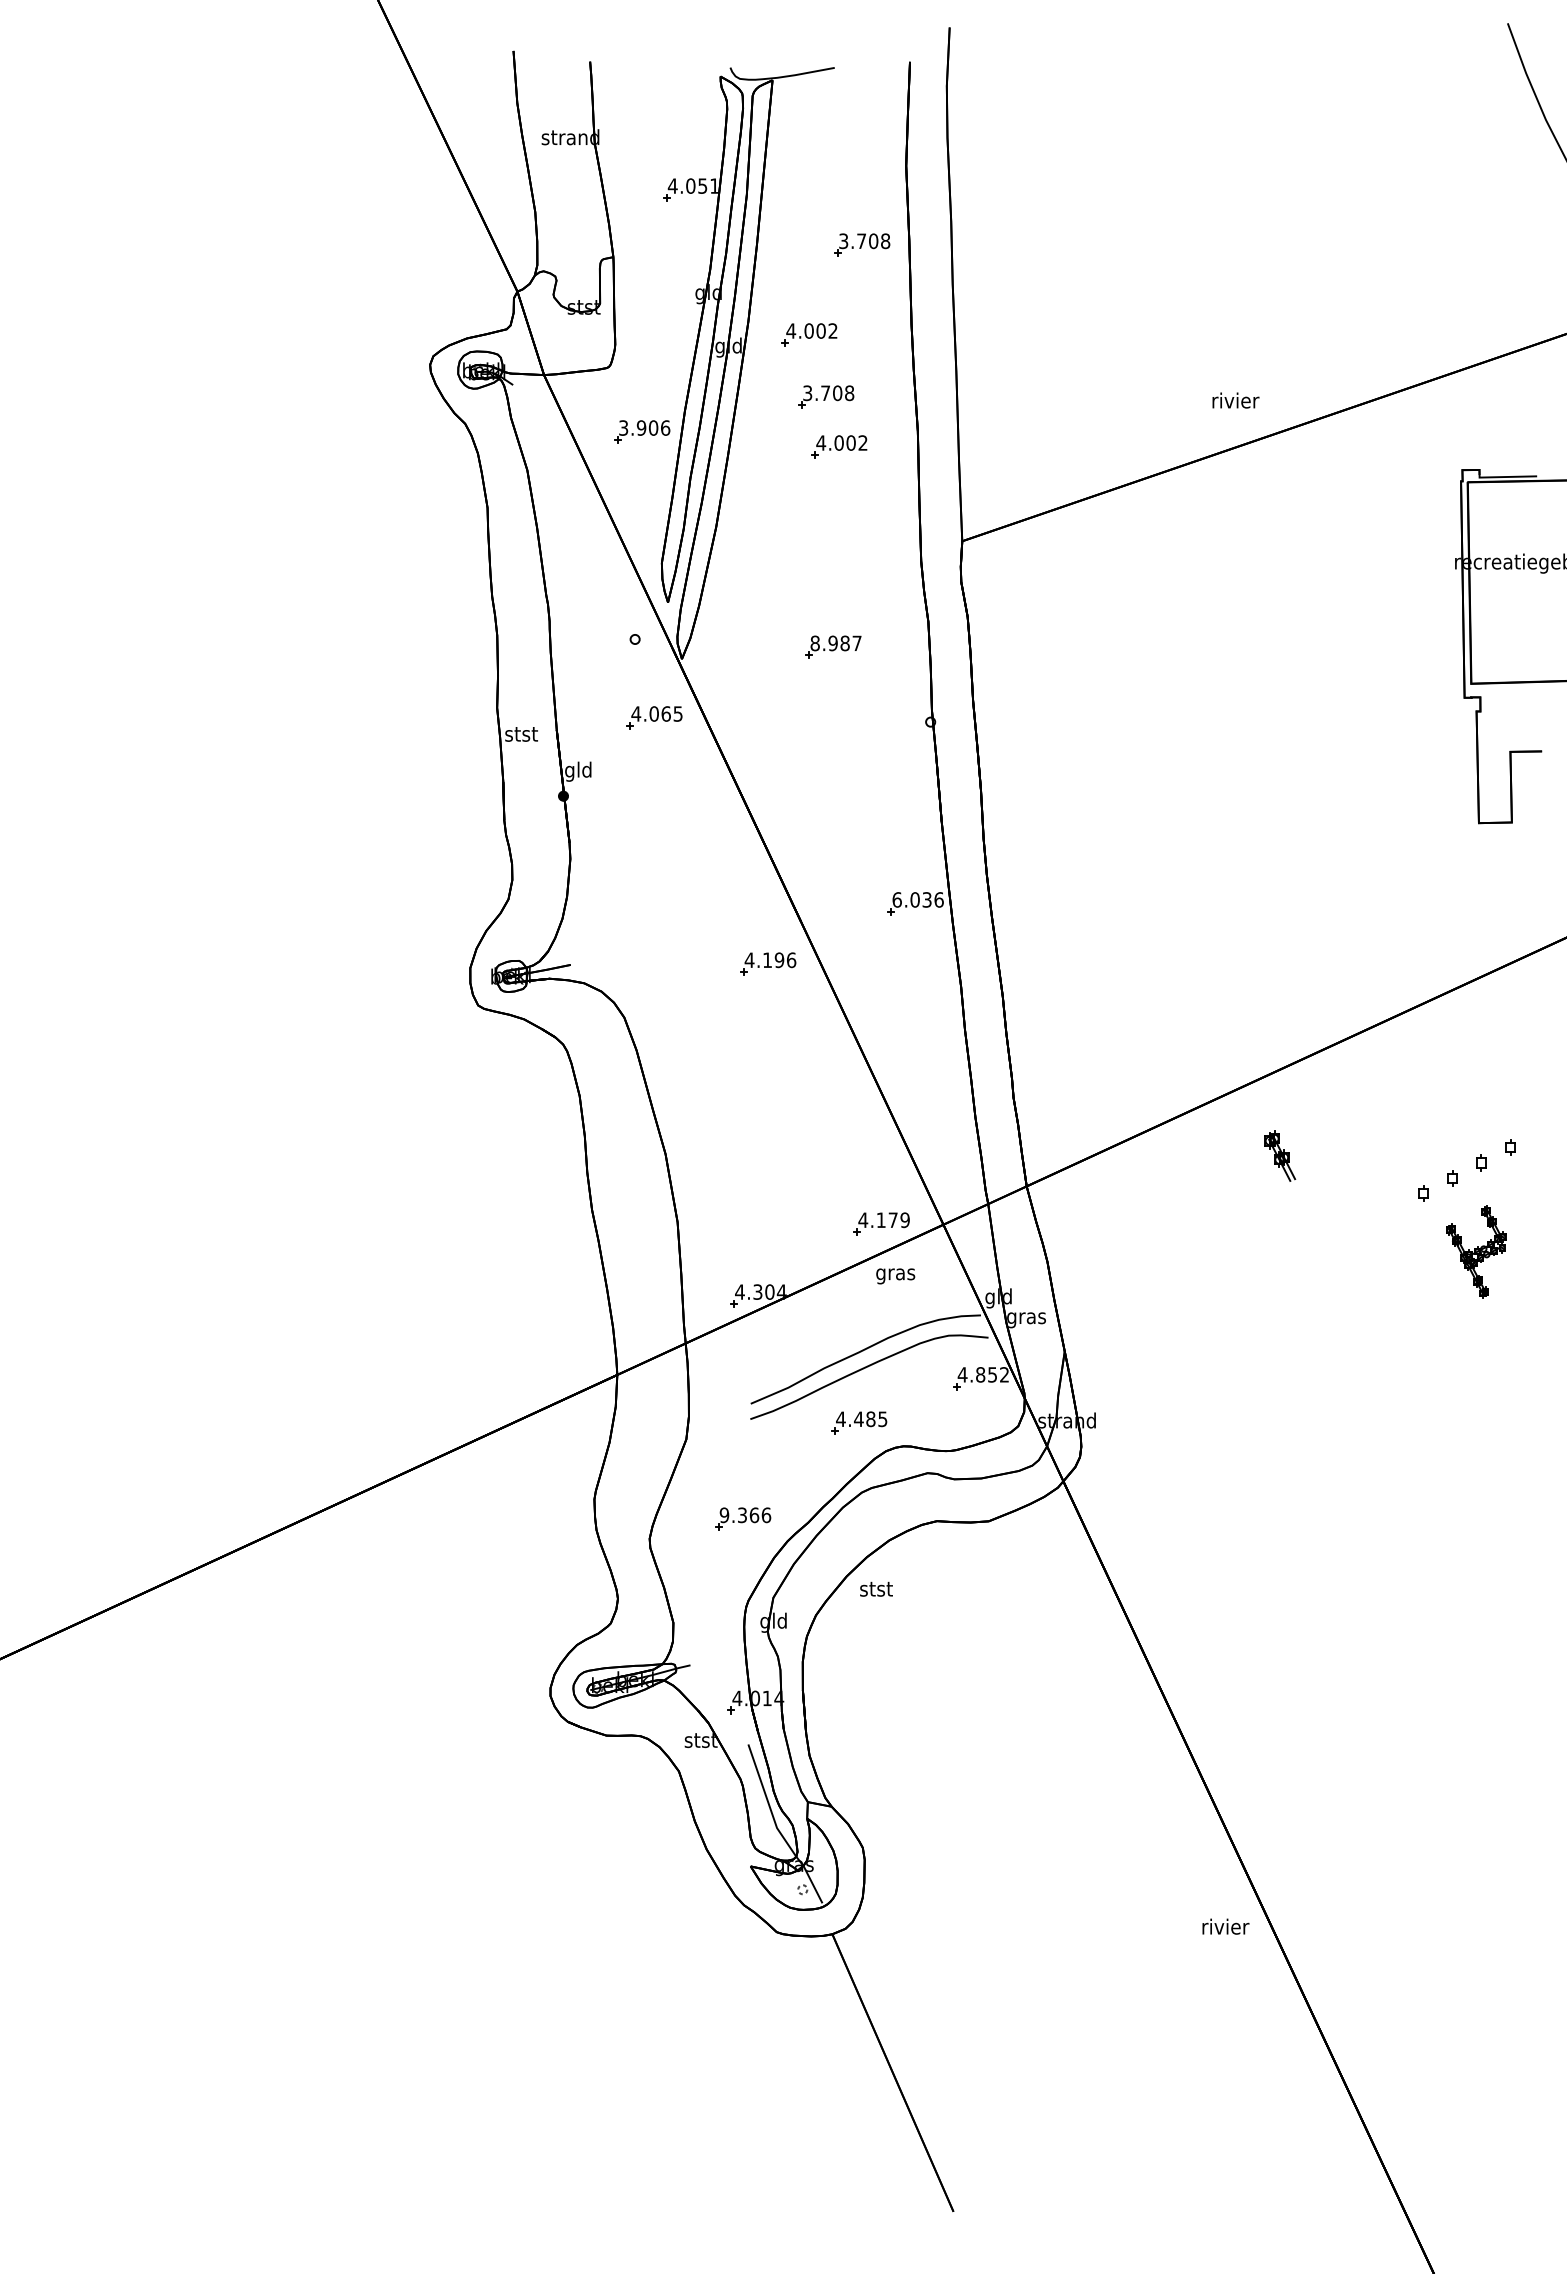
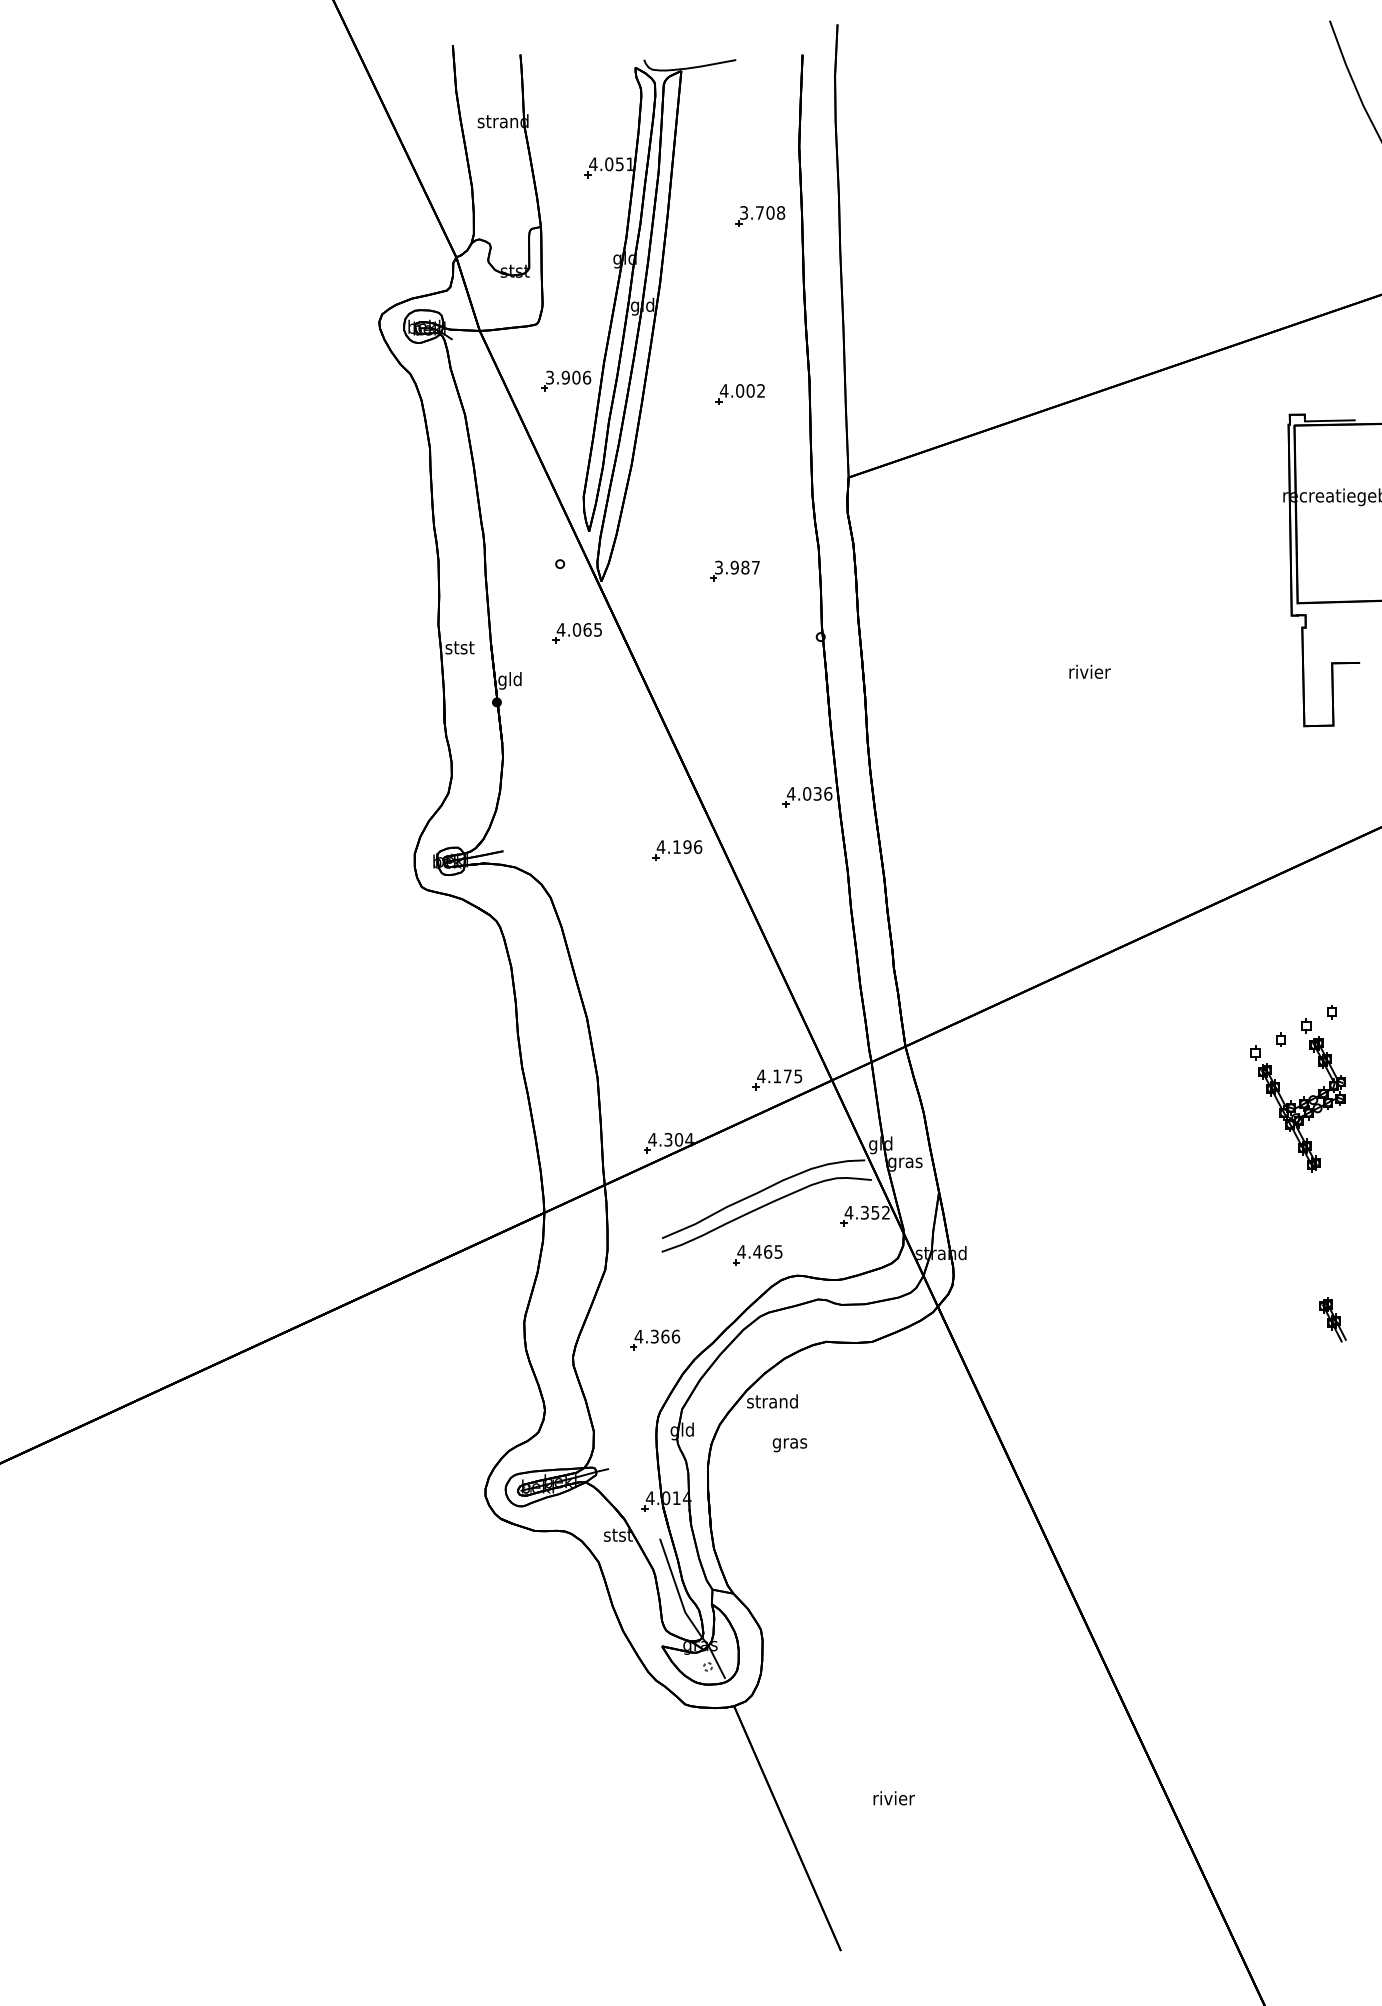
part: (809, 334) -> (713, 295), removed
part: (826, 396) -> (728, 349), removed
text: (1235, 400) -> (1089, 671), moved
text: (814, 643) -> (718, 567), 8.987 -> 3.987
text: (897, 899) -> (791, 793), 6.036 -> 4.036
part: (1280, 1155) -> (1333, 1319), moved
text: (904, 1219) -> (797, 1075), 4.179 -> 4.175
part: (1475, 1251) -> (1301, 1103), size x1.67
text: (895, 1276) -> (789, 1445), moved
text: (980, 1374) -> (864, 1212), 4.852 -> 4.352
text: (870, 1418) -> (767, 1251), 4.485 -> 4.465
text: (724, 1515) -> (638, 1336), 9.366 -> 4.366
text: (875, 1588) -> (772, 1401), stst -> strand
text: (1225, 1926) -> (893, 1798), moved

